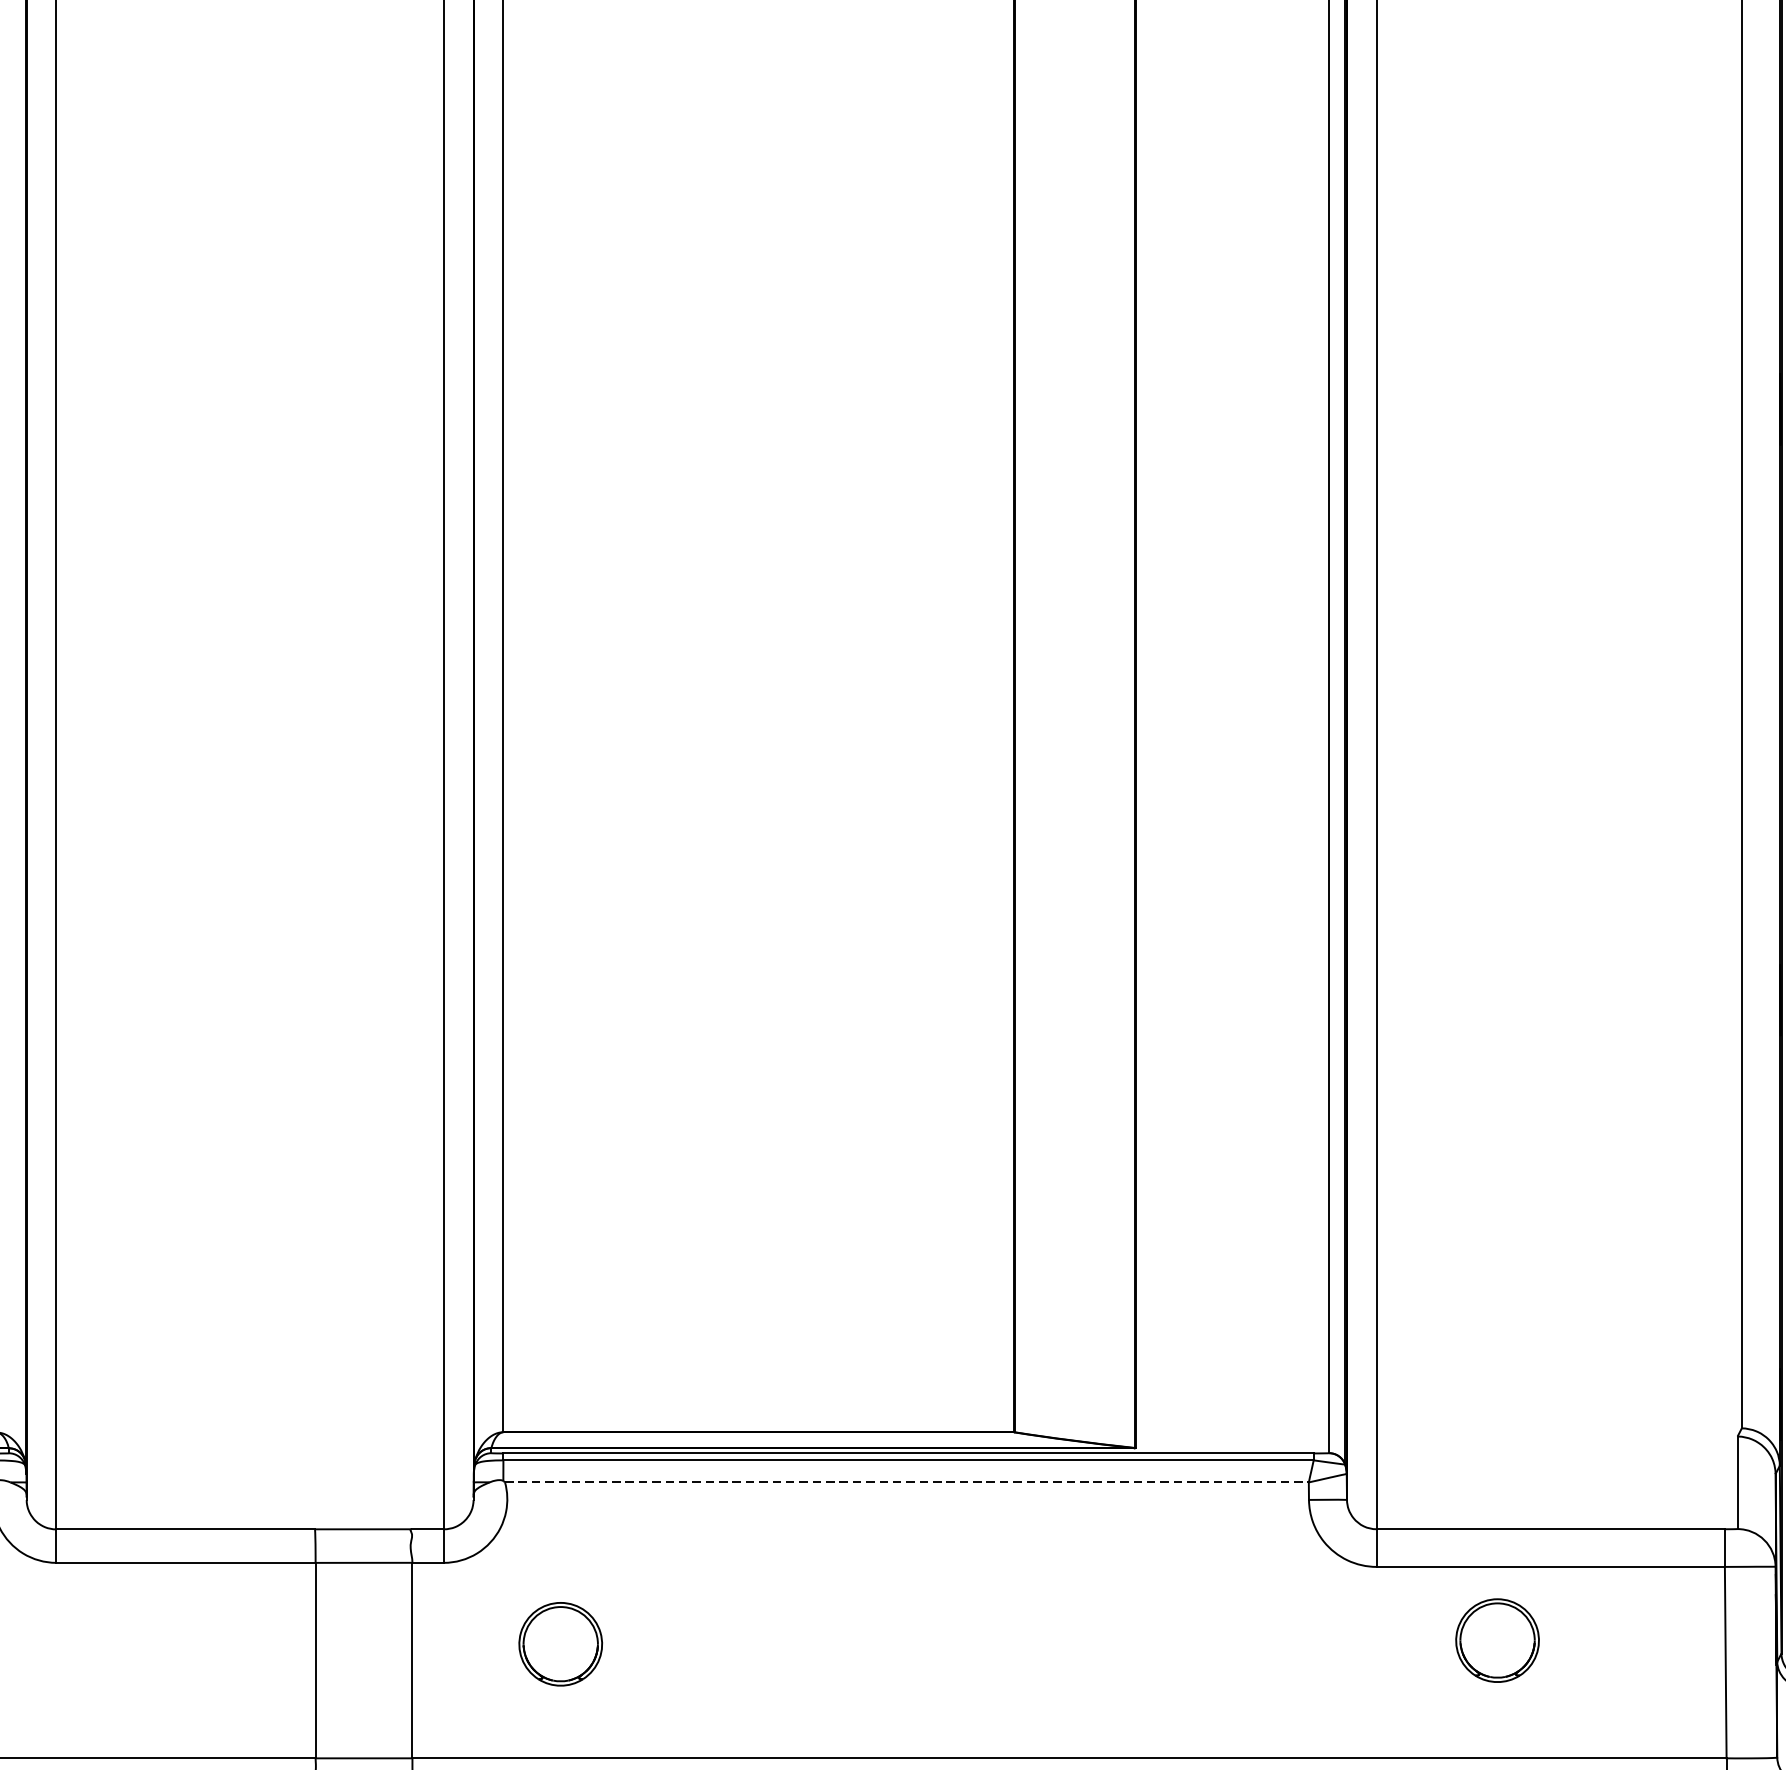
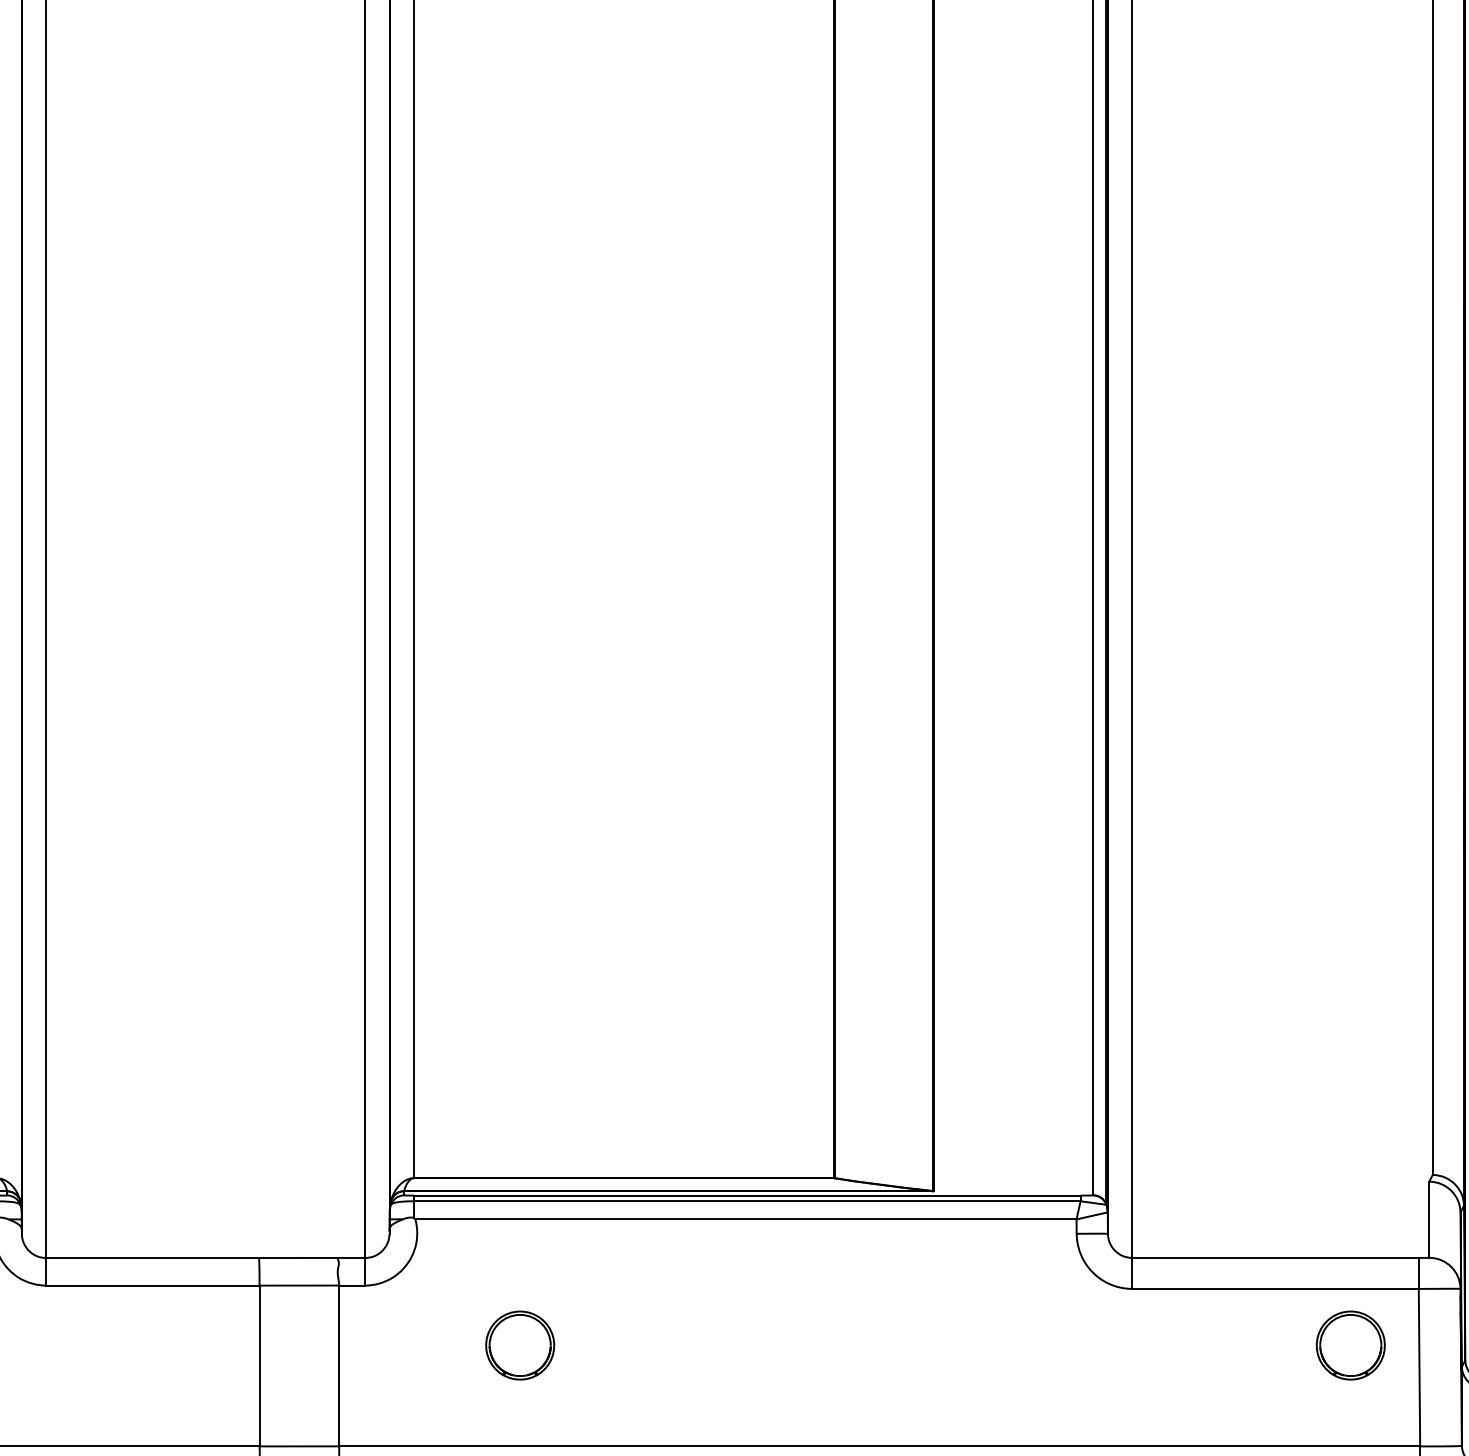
line: (906, 1482) -> (745, 1219), dashed -> solid
part: (1497, 1640) -> (1350, 1345), moved
part: (561, 1644) -> (520, 1345), moved

